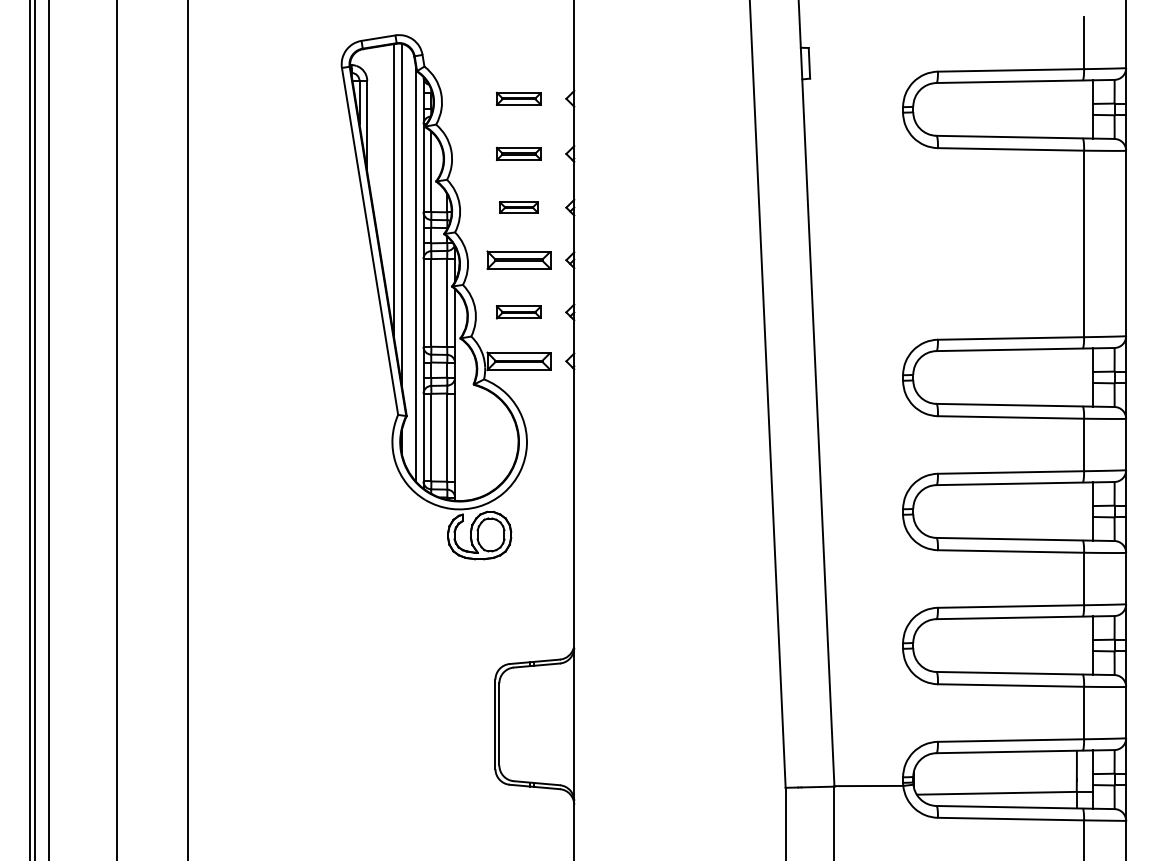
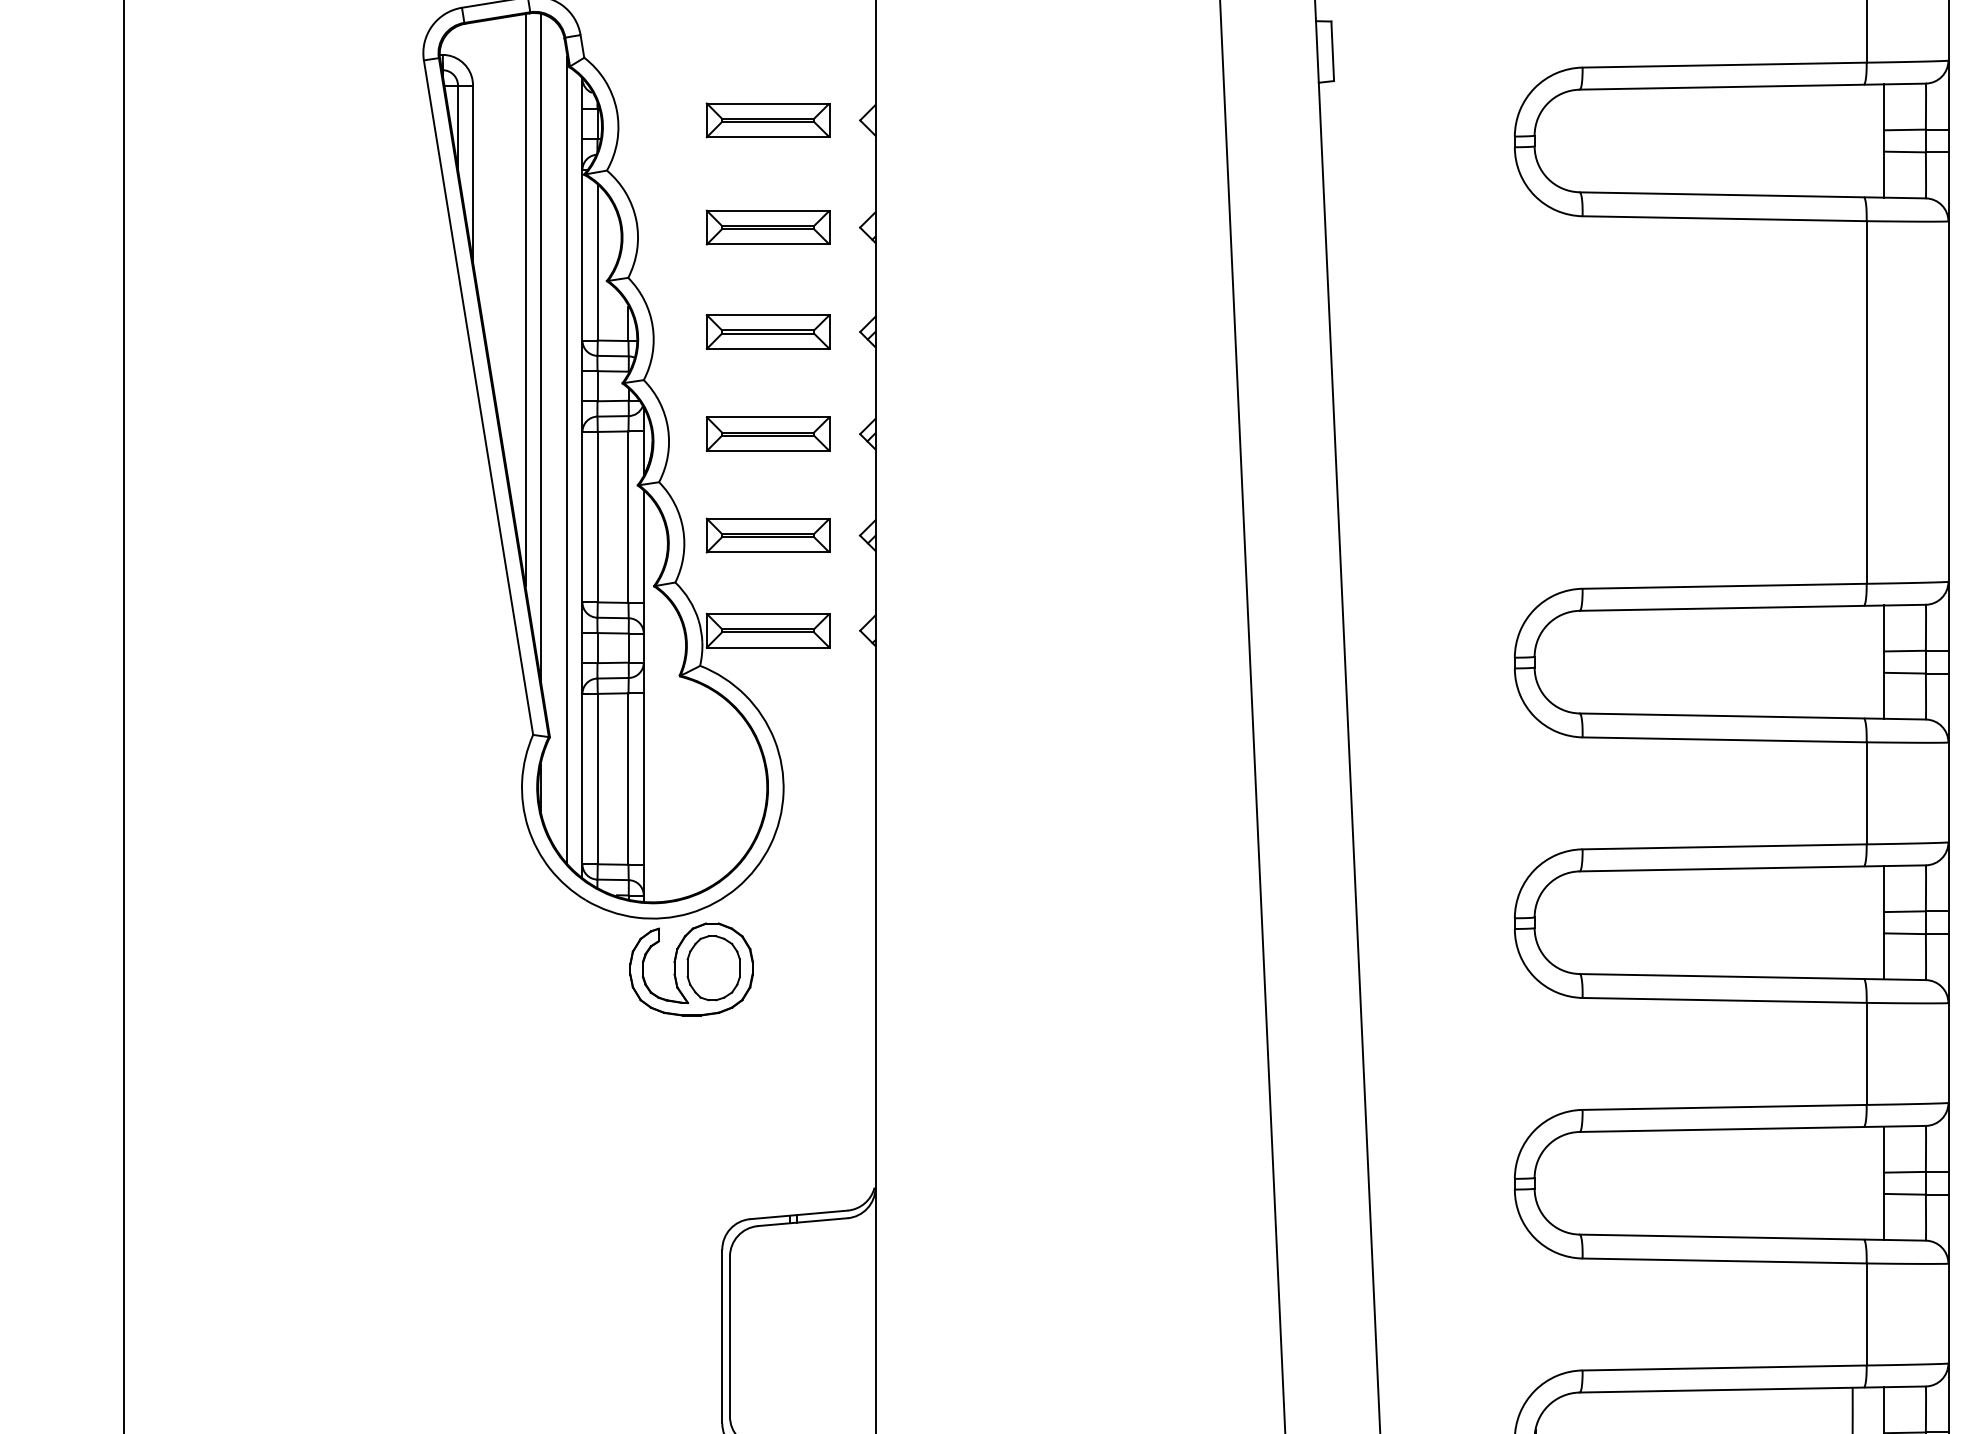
part: (518, 98) -> (767, 119), size x1.43
part: (518, 153) -> (767, 226), size x1.43
part: (518, 207) -> (767, 331), size x1.67
part: (518, 312) -> (767, 535), size x1.43

